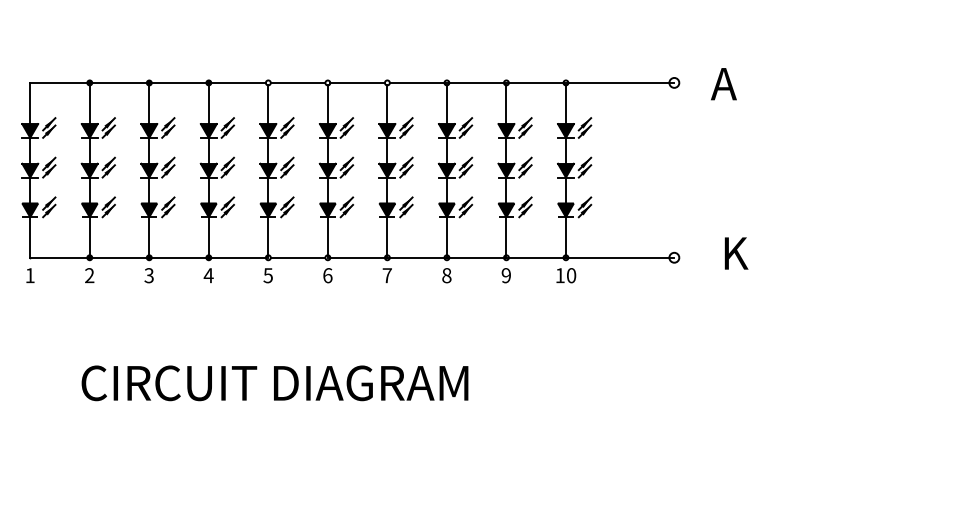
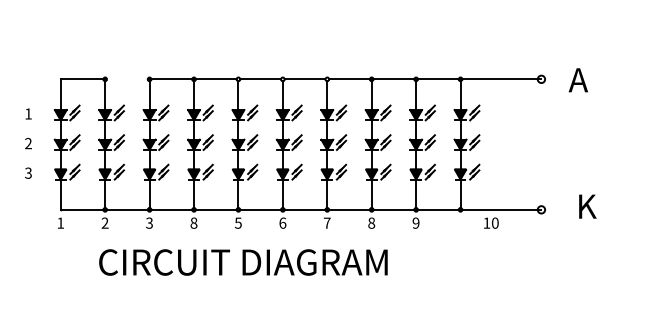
line: (119, 82) -> (127, 79), removed
text: (208, 275) -> (193, 223), 4 -> 8
text: (566, 275) -> (491, 223), moved
text: (274, 383) -> (243, 262), moved

